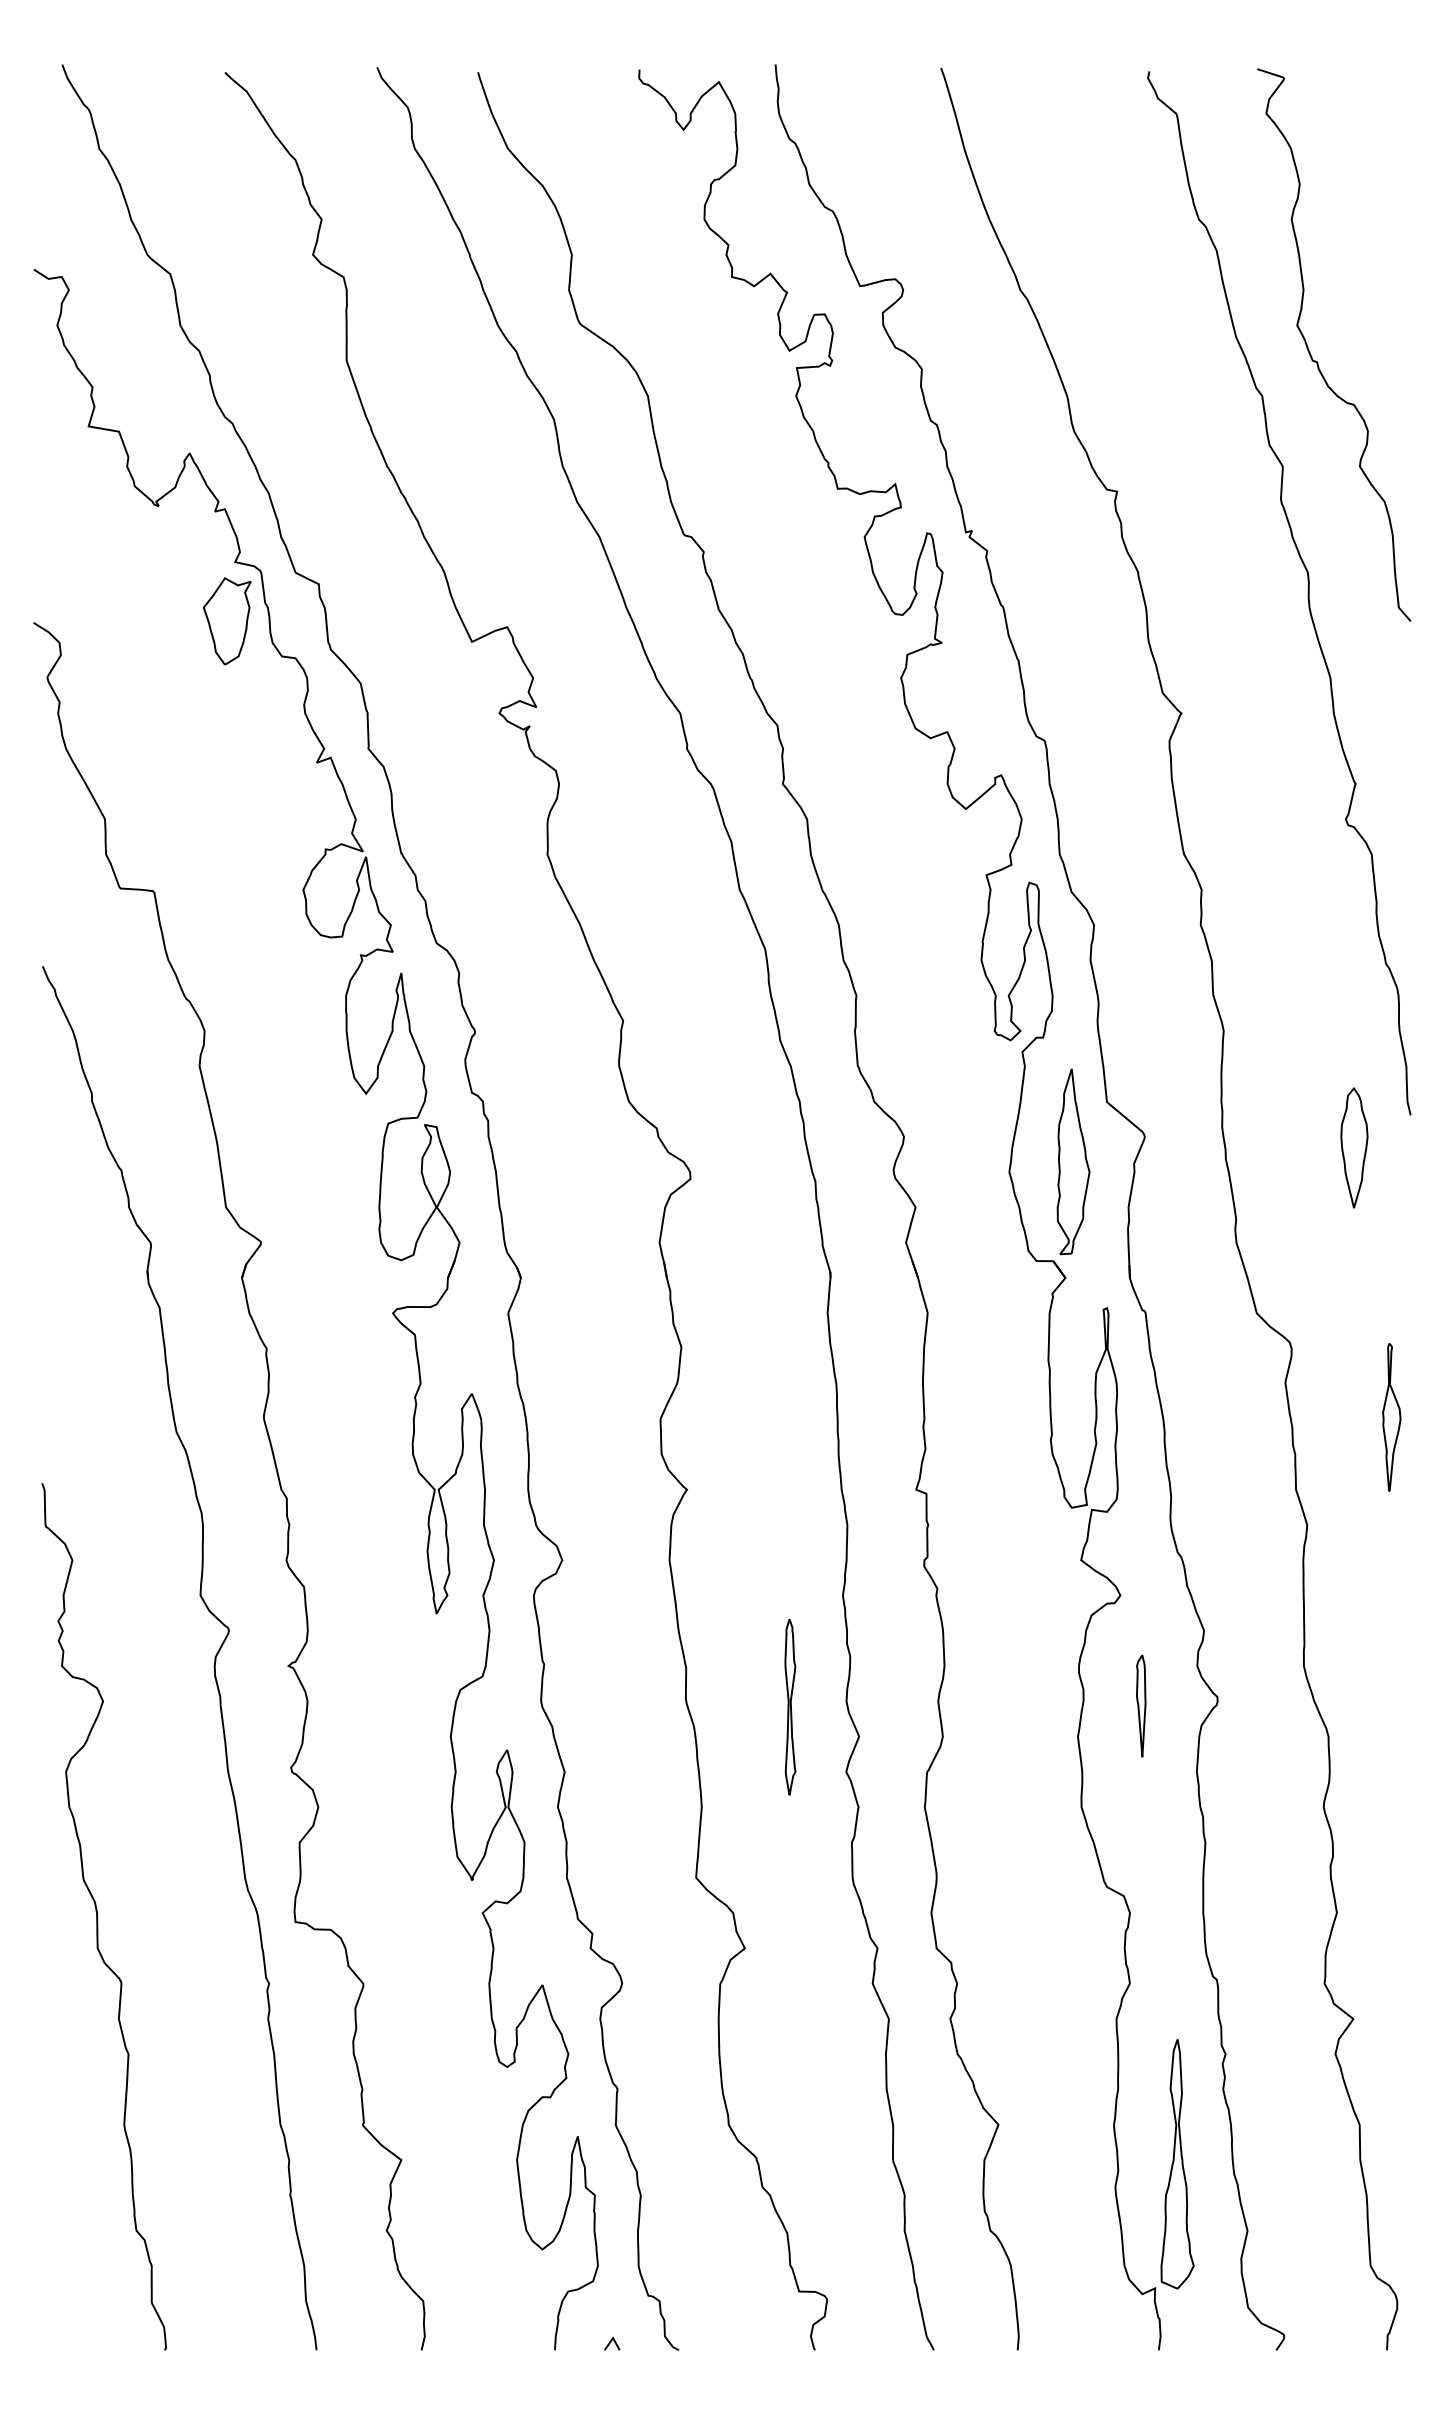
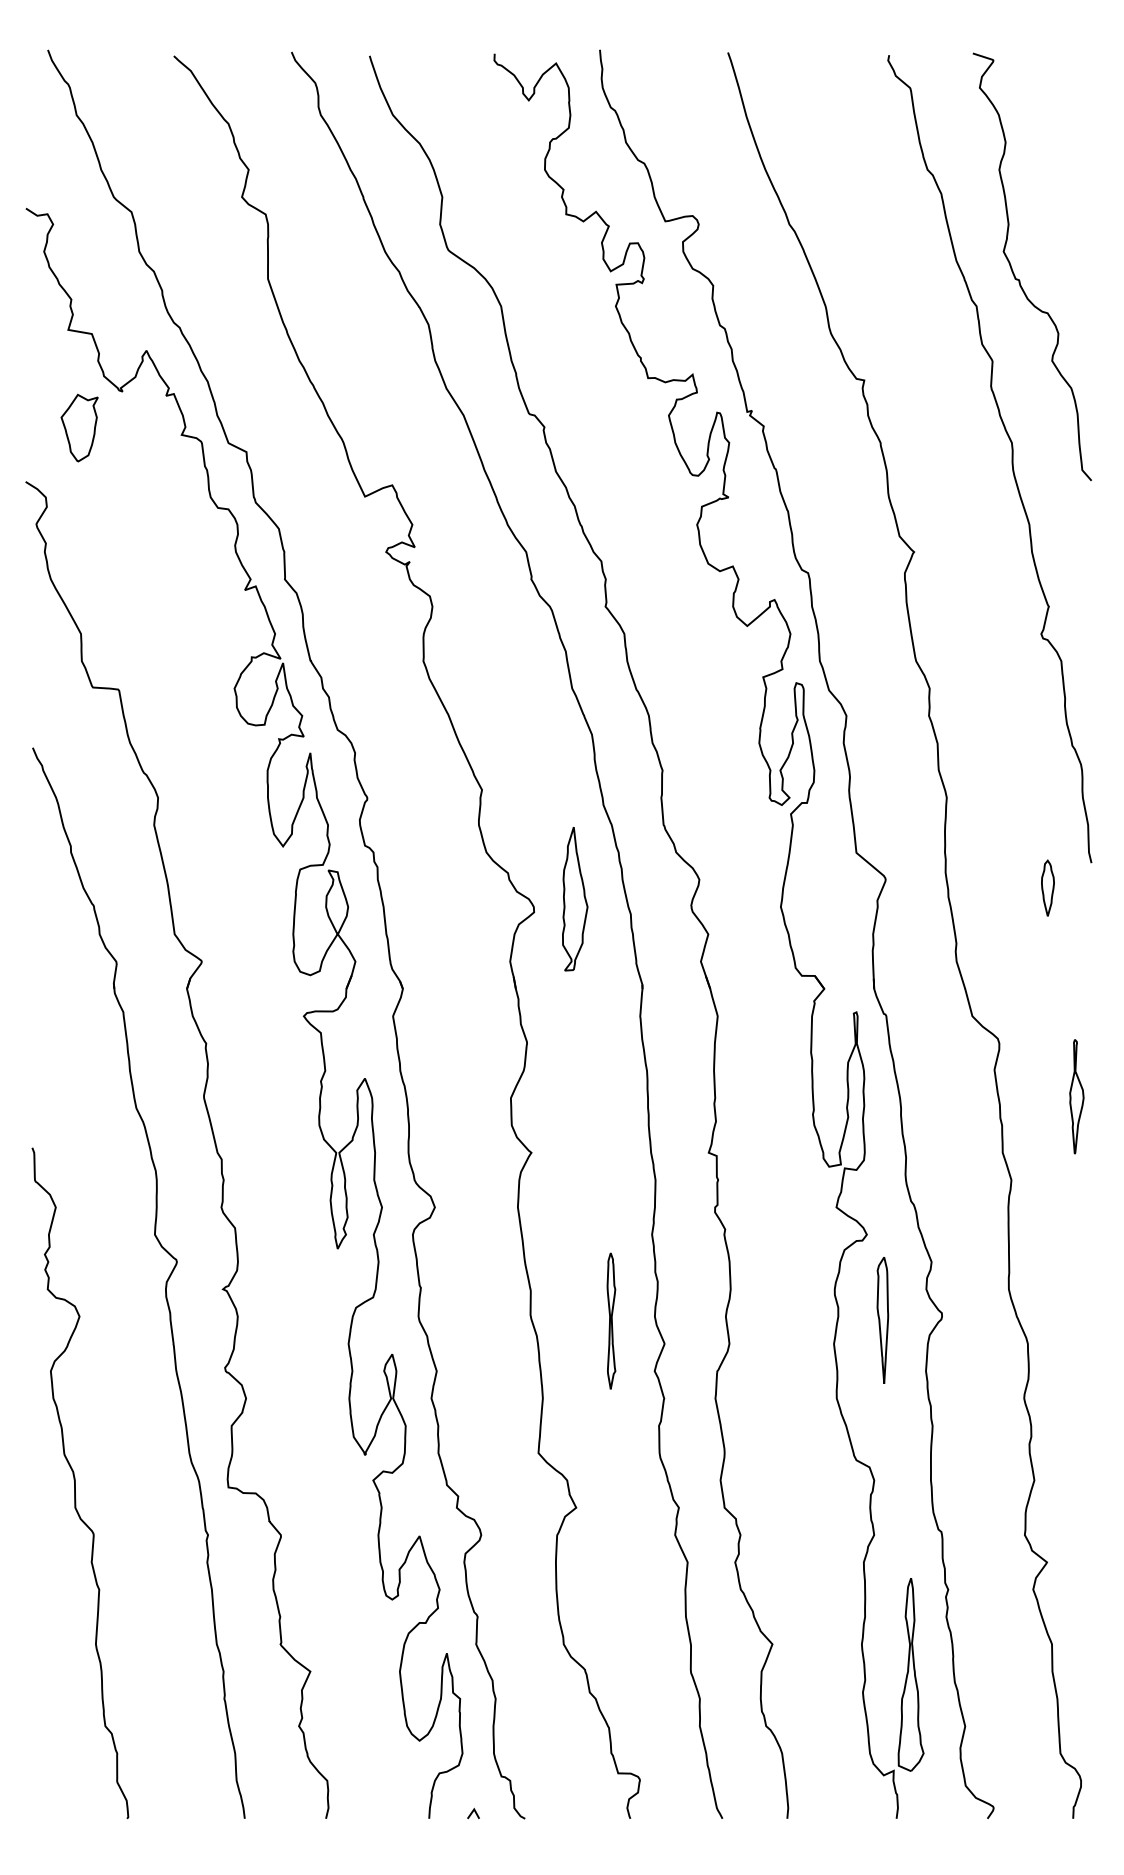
part: (226, 621) -> (79, 428), moved
part: (1354, 1147) -> (1048, 887), size x0.6
part: (1073, 1161) -> (575, 898), moved
part: (1141, 1705) -> (883, 1319), size x1.6

